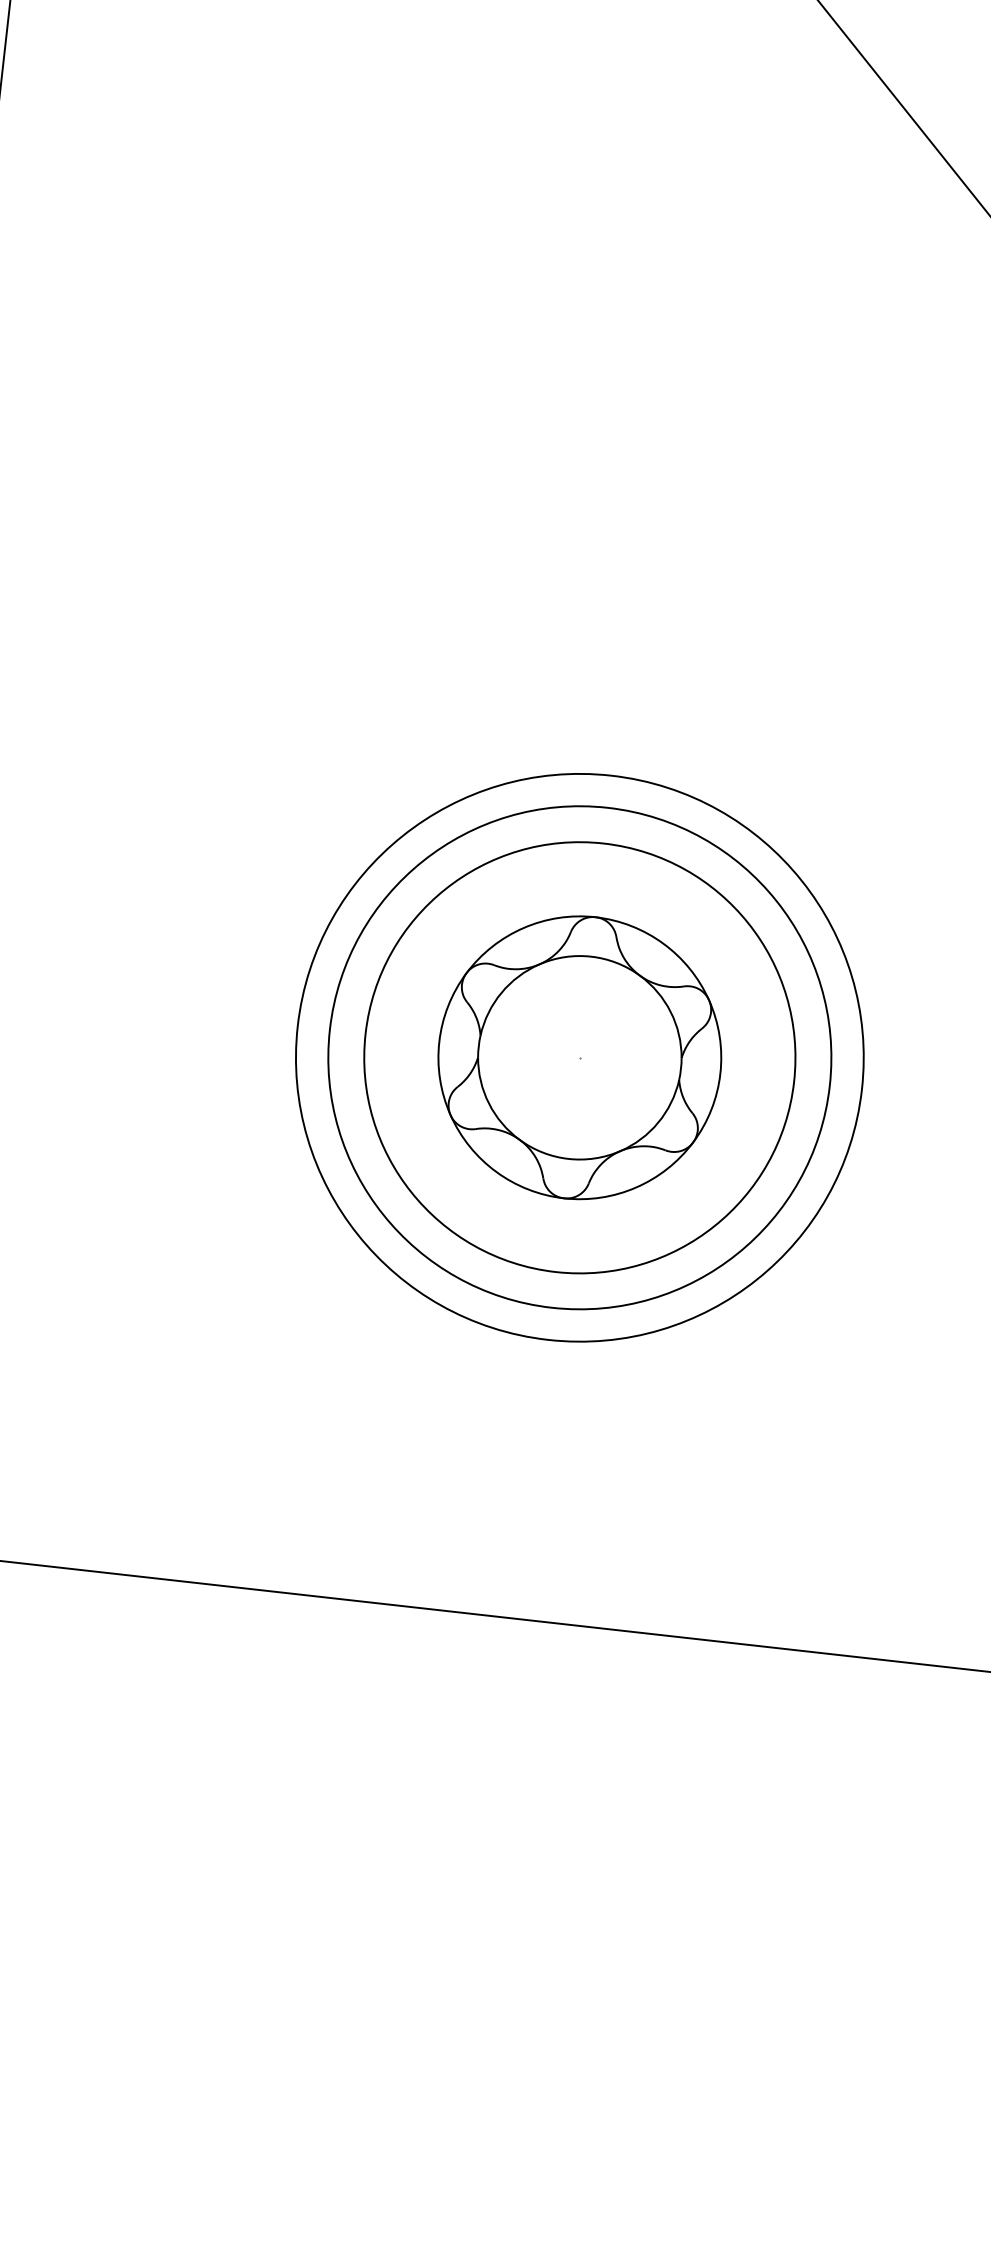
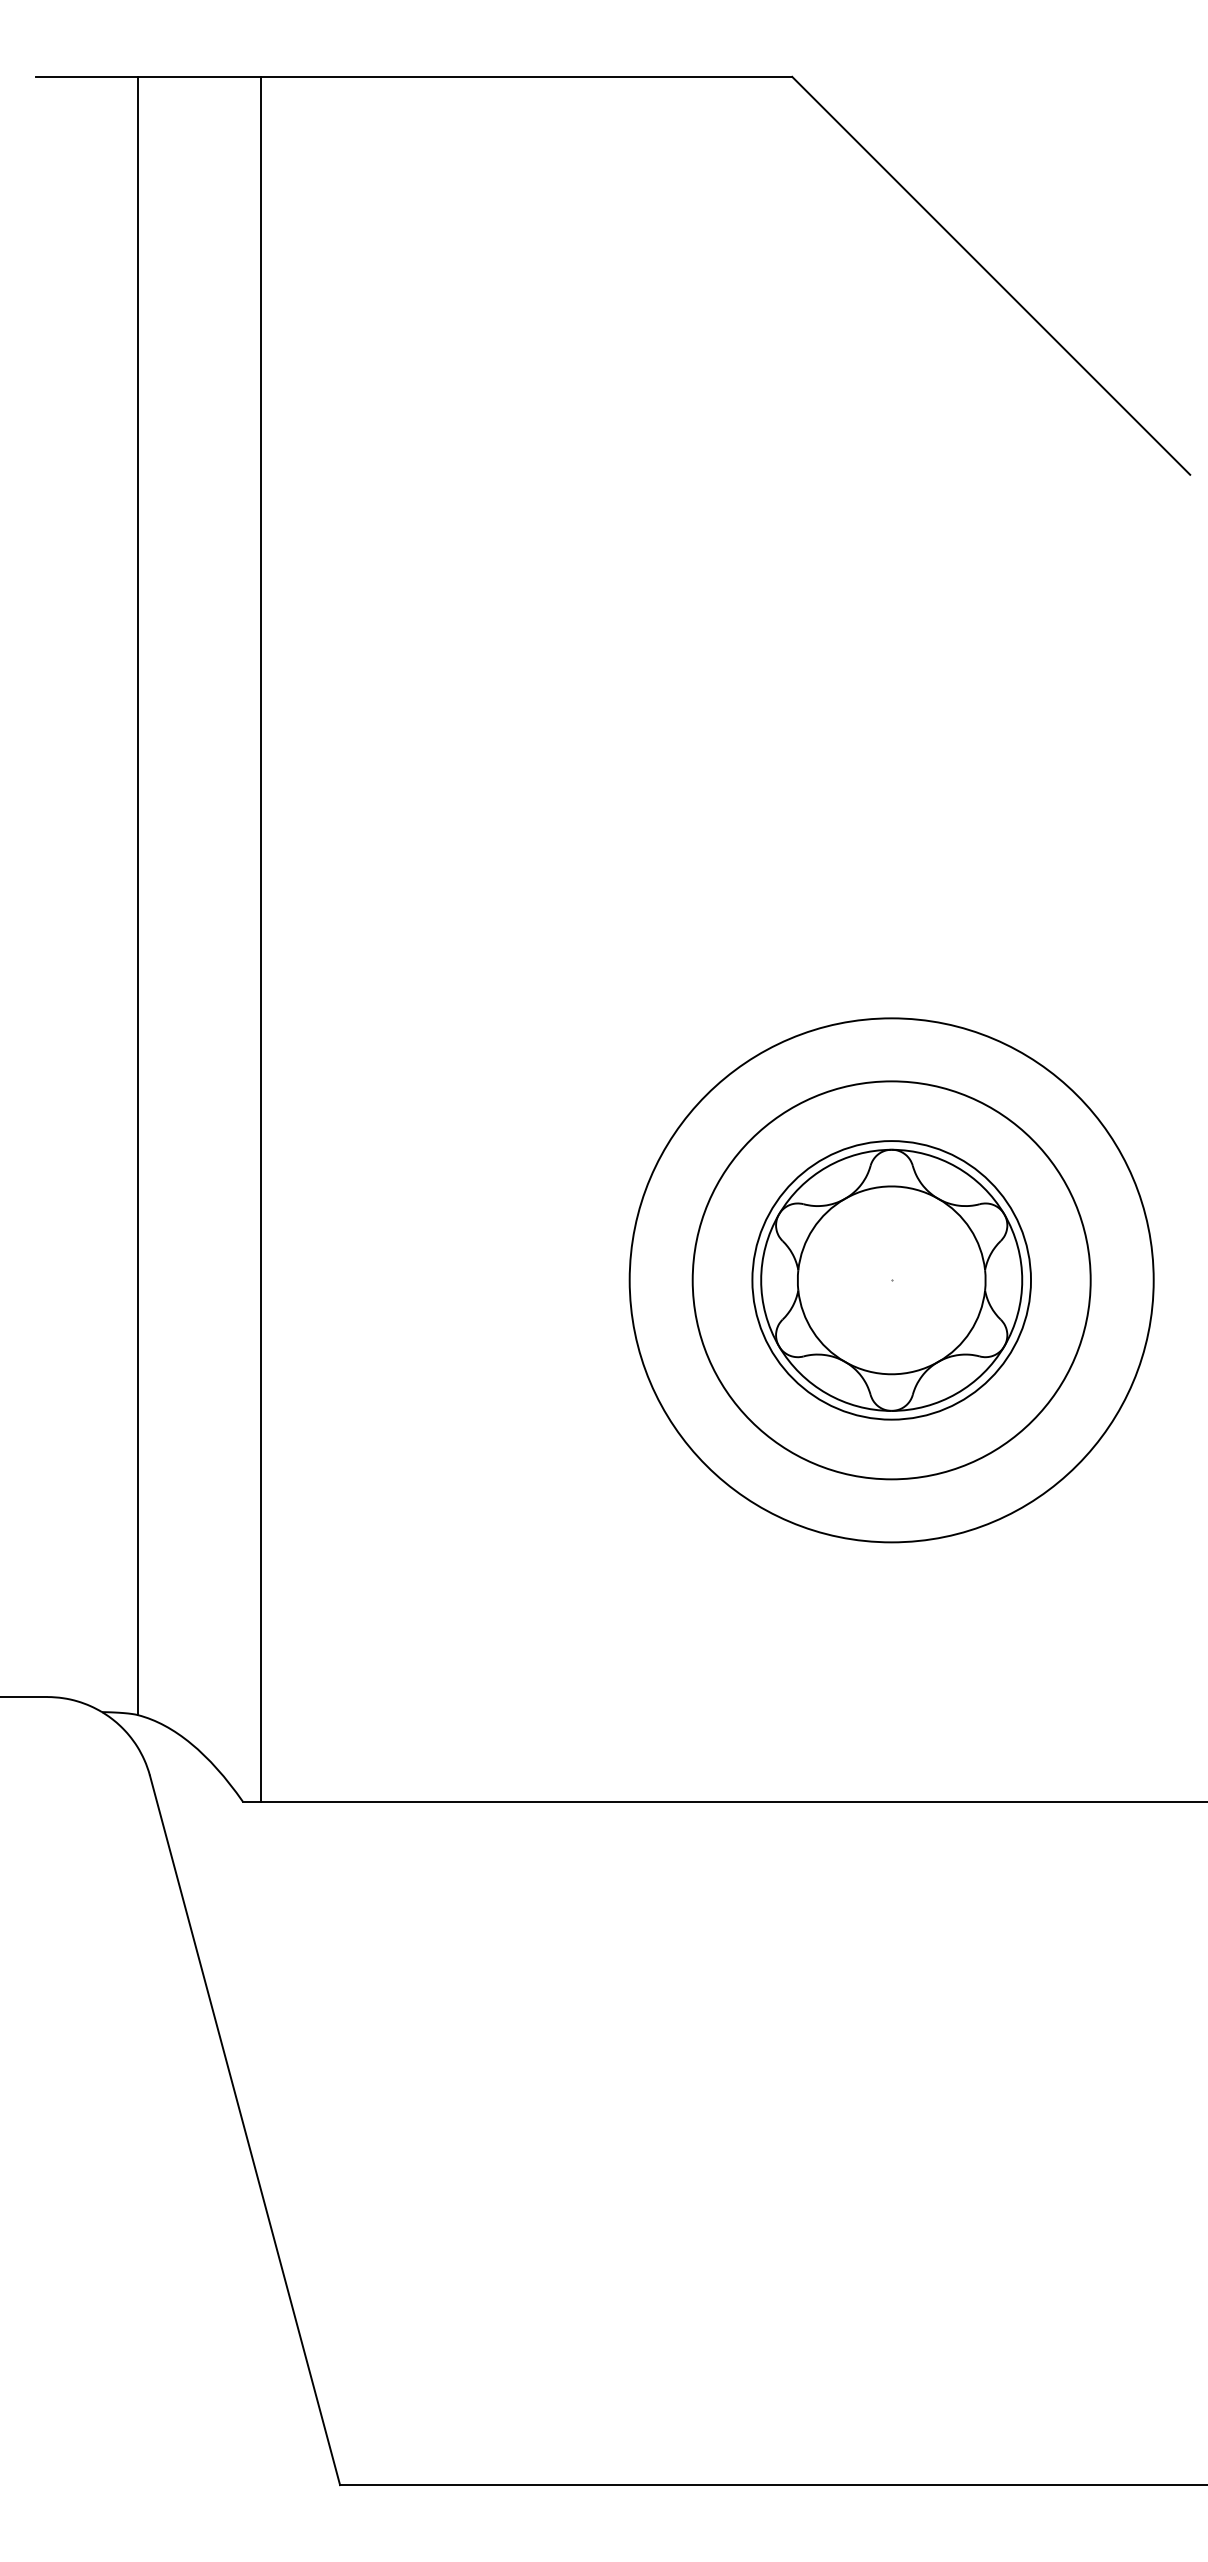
circle: (579, 1057) -> (891, 1280), size x0.6

